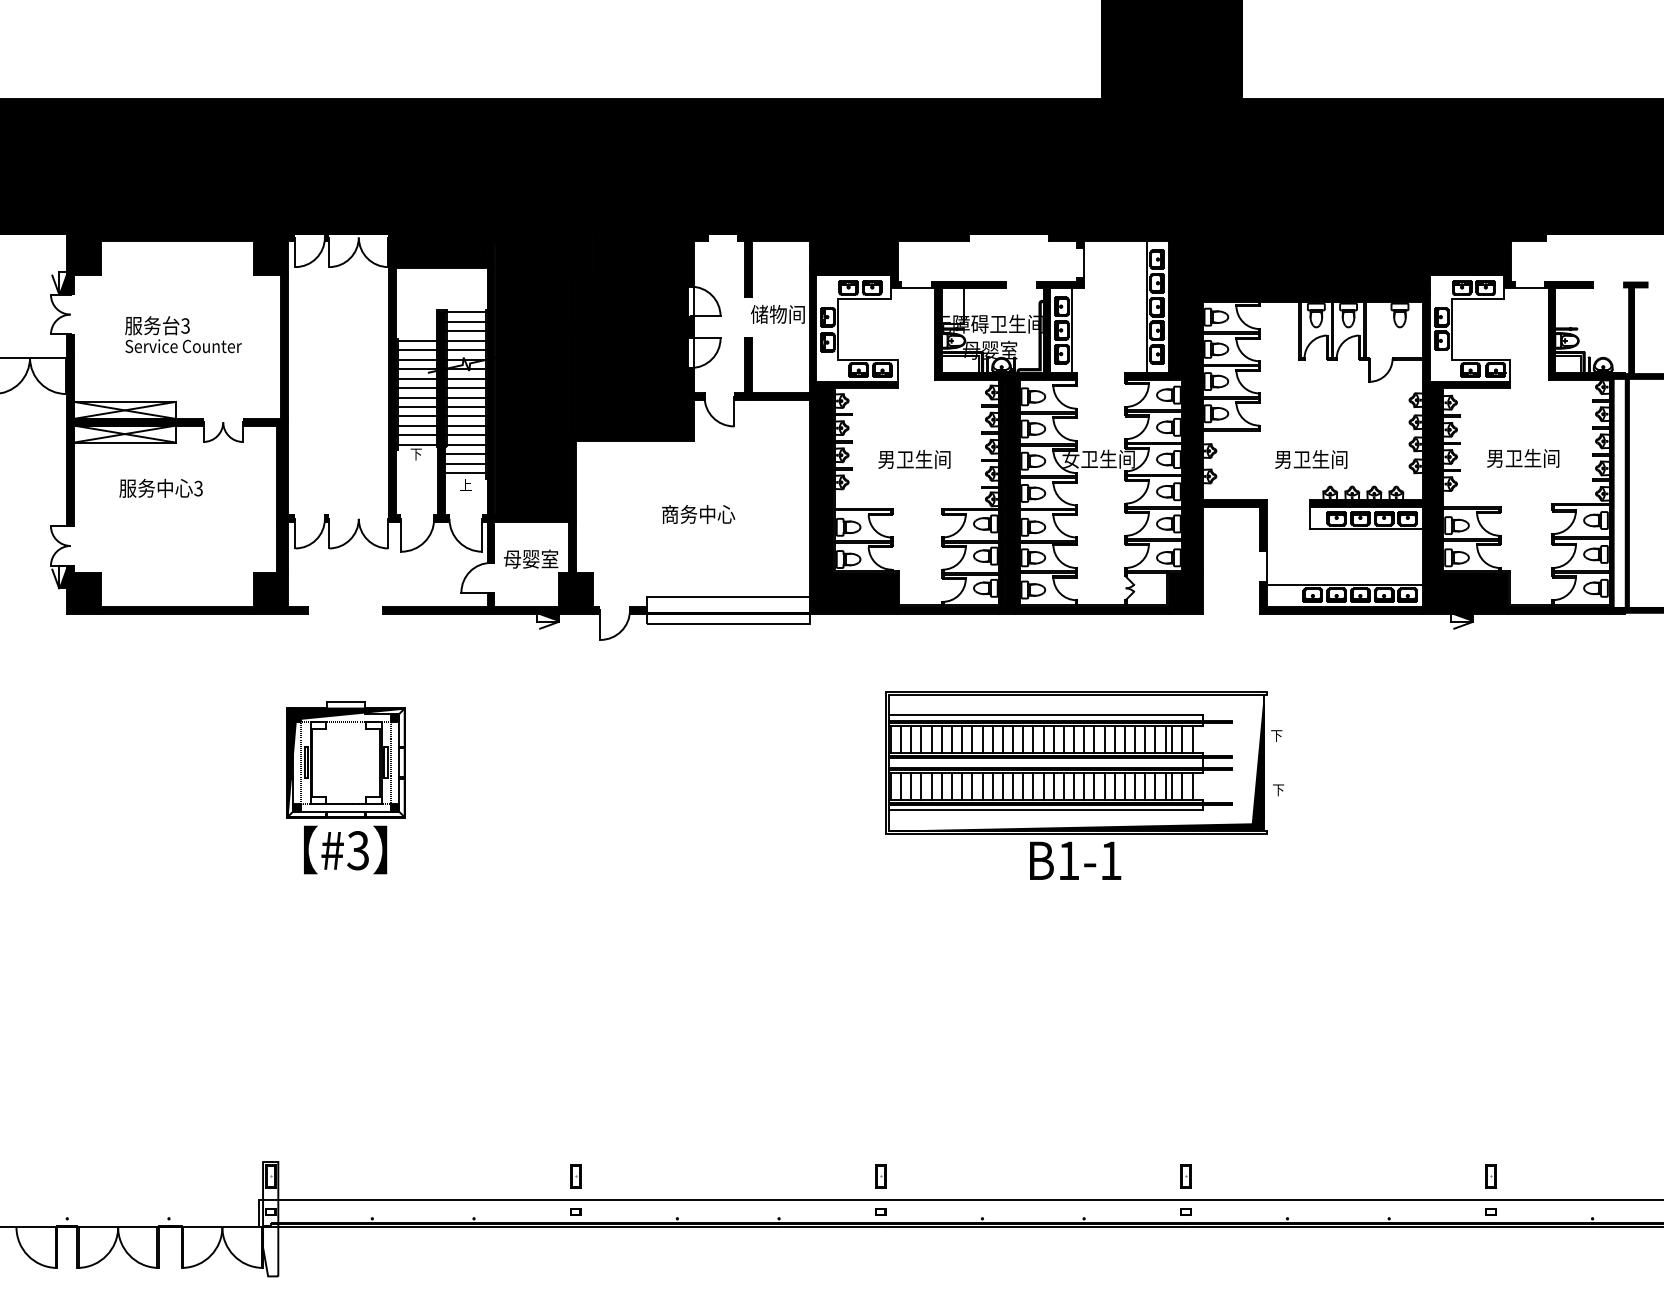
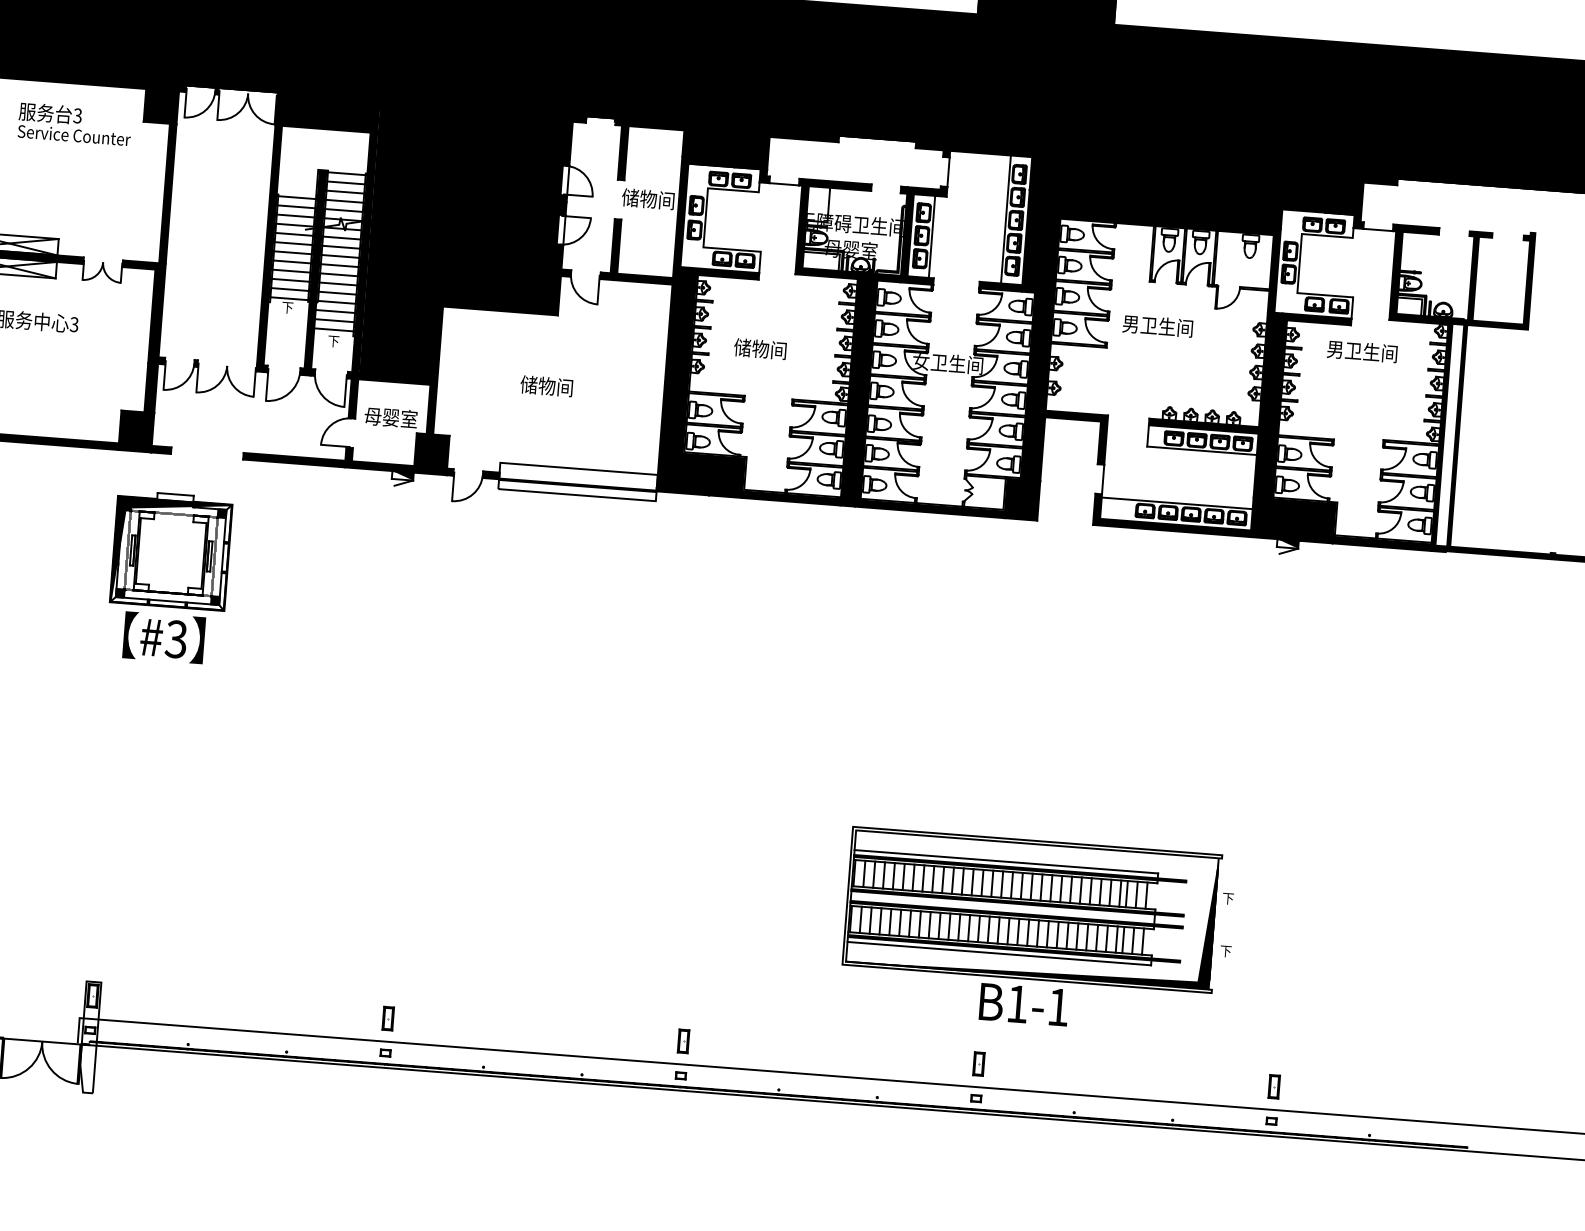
text: (183, 334) -> (75, 124), moved
text: (1523, 457) -> (1362, 350), moved
text: (913, 459) -> (768, 349), 男卫生间 -> 储物间
text: (1311, 459) -> (1158, 326), moved
text: (465, 485) -> (333, 341), 上 -> 下
text: (698, 514) -> (556, 386), 商务中心 -> 储物间
part: (1084, 785) -> (1038, 932), moved
part: (345, 787) -> (168, 577), moved

